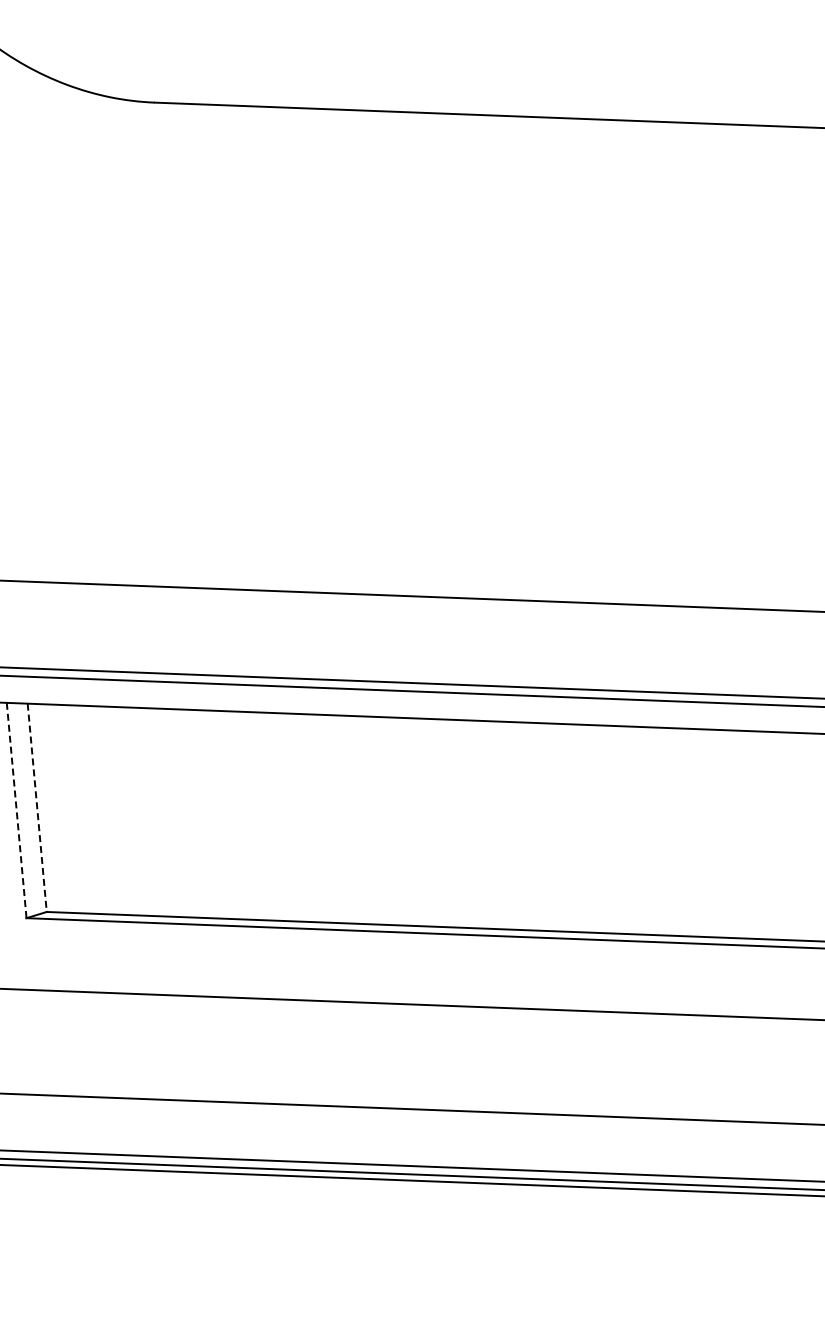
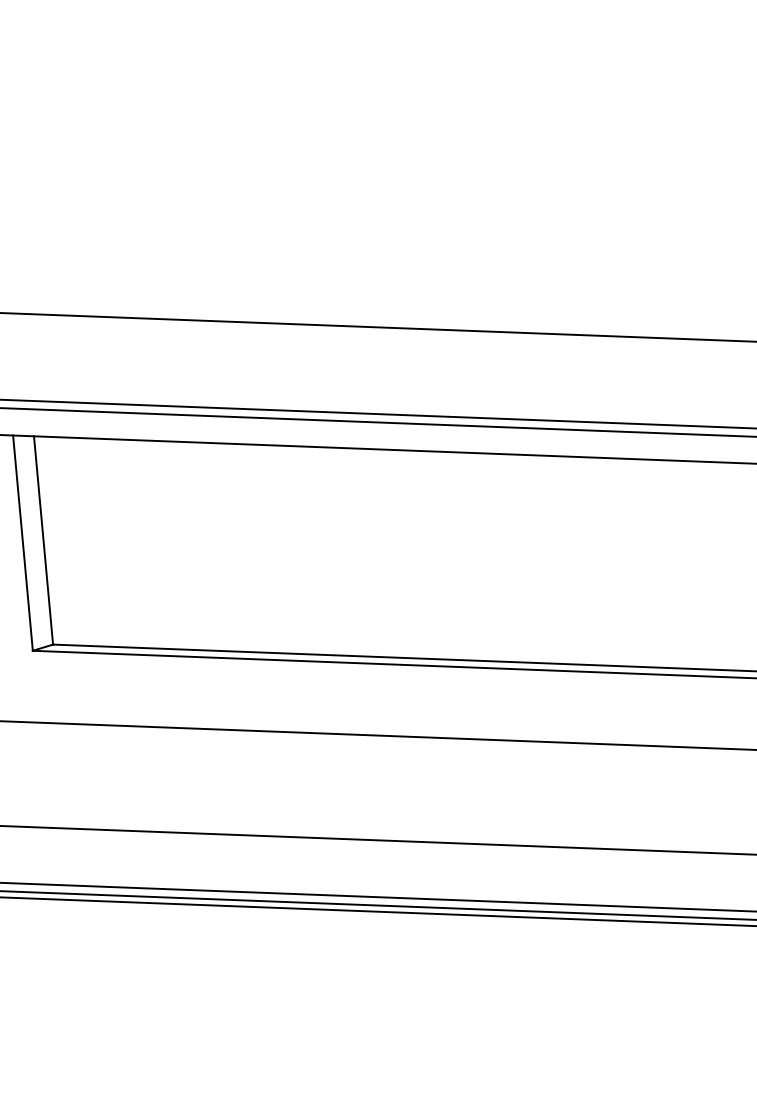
line: (37, 807) -> (43, 540), dashed -> solid
line: (16, 811) -> (22, 544), dashed -> solid

